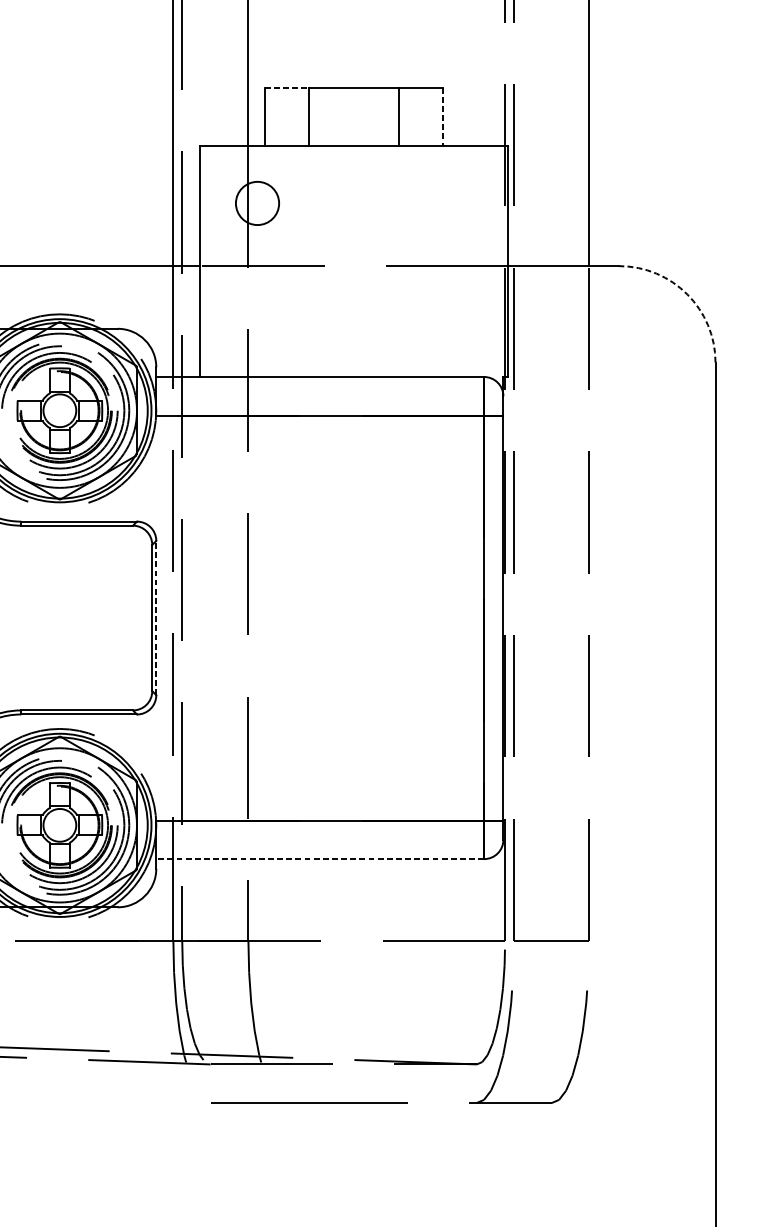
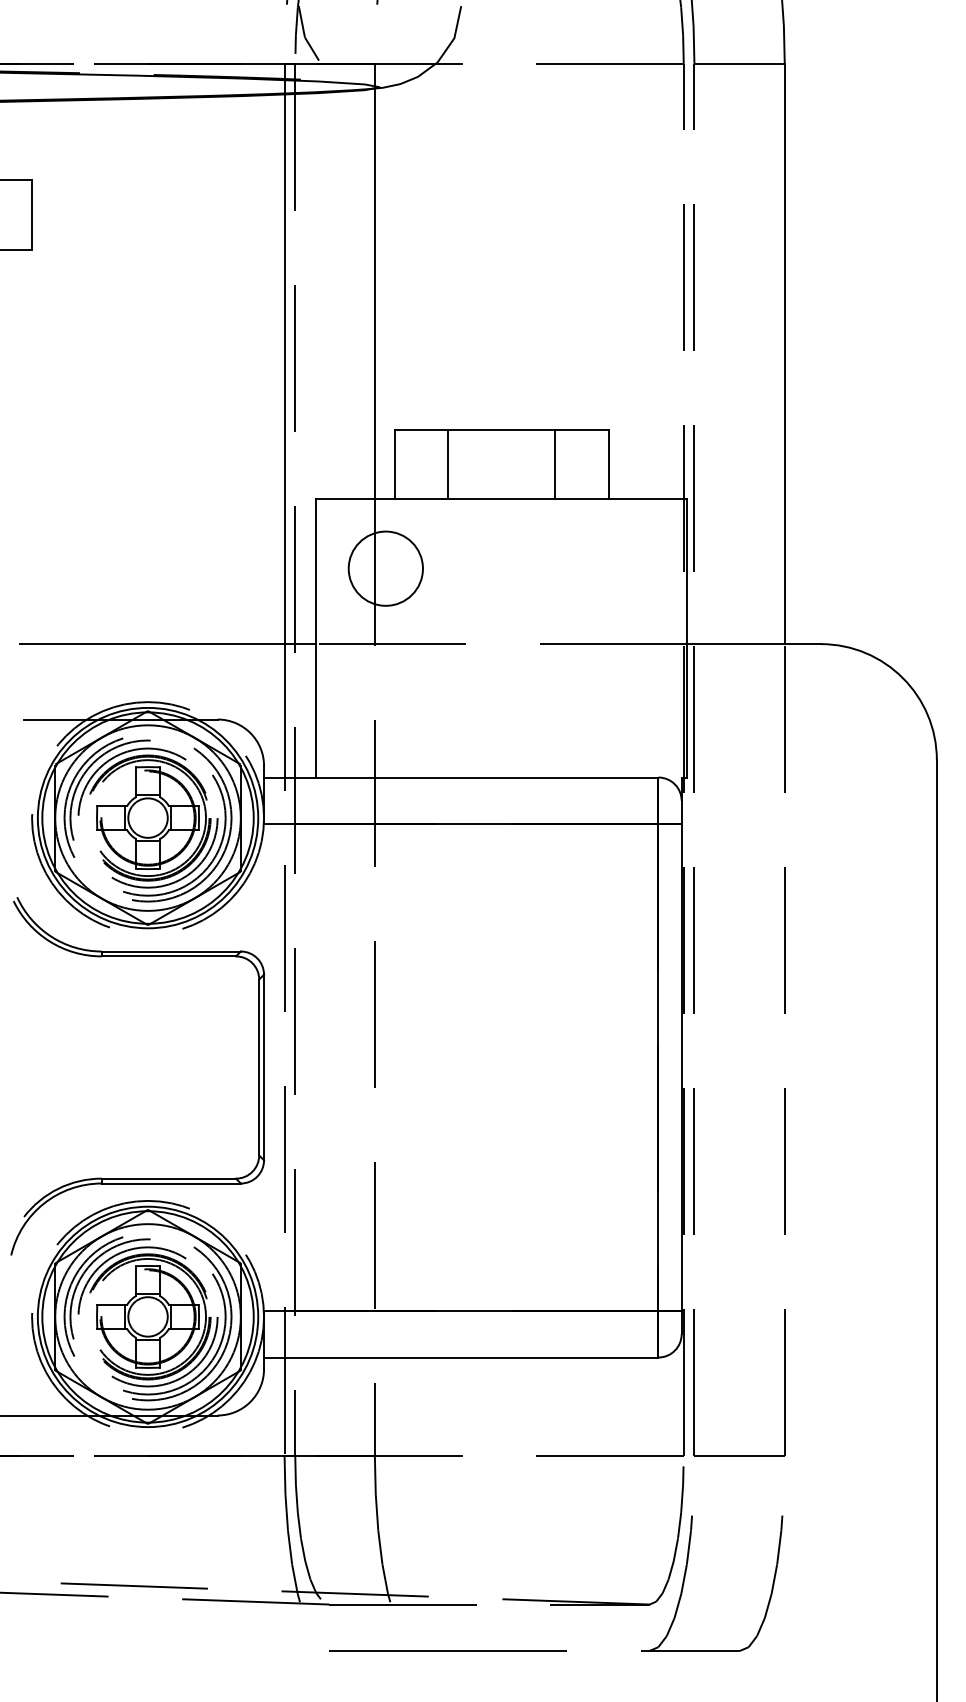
line: (287, 87) -> (421, 429), dashed -> solid
line: (443, 116) -> (609, 464), dashed -> solid
circle: (257, 203) -> (385, 568), size x1.43
arc: (686, 294) -> (902, 678), dashed -> solid
line: (156, 618) -> (264, 1067), dashed -> solid
line: (319, 859) -> (460, 1357), dashed -> solid

